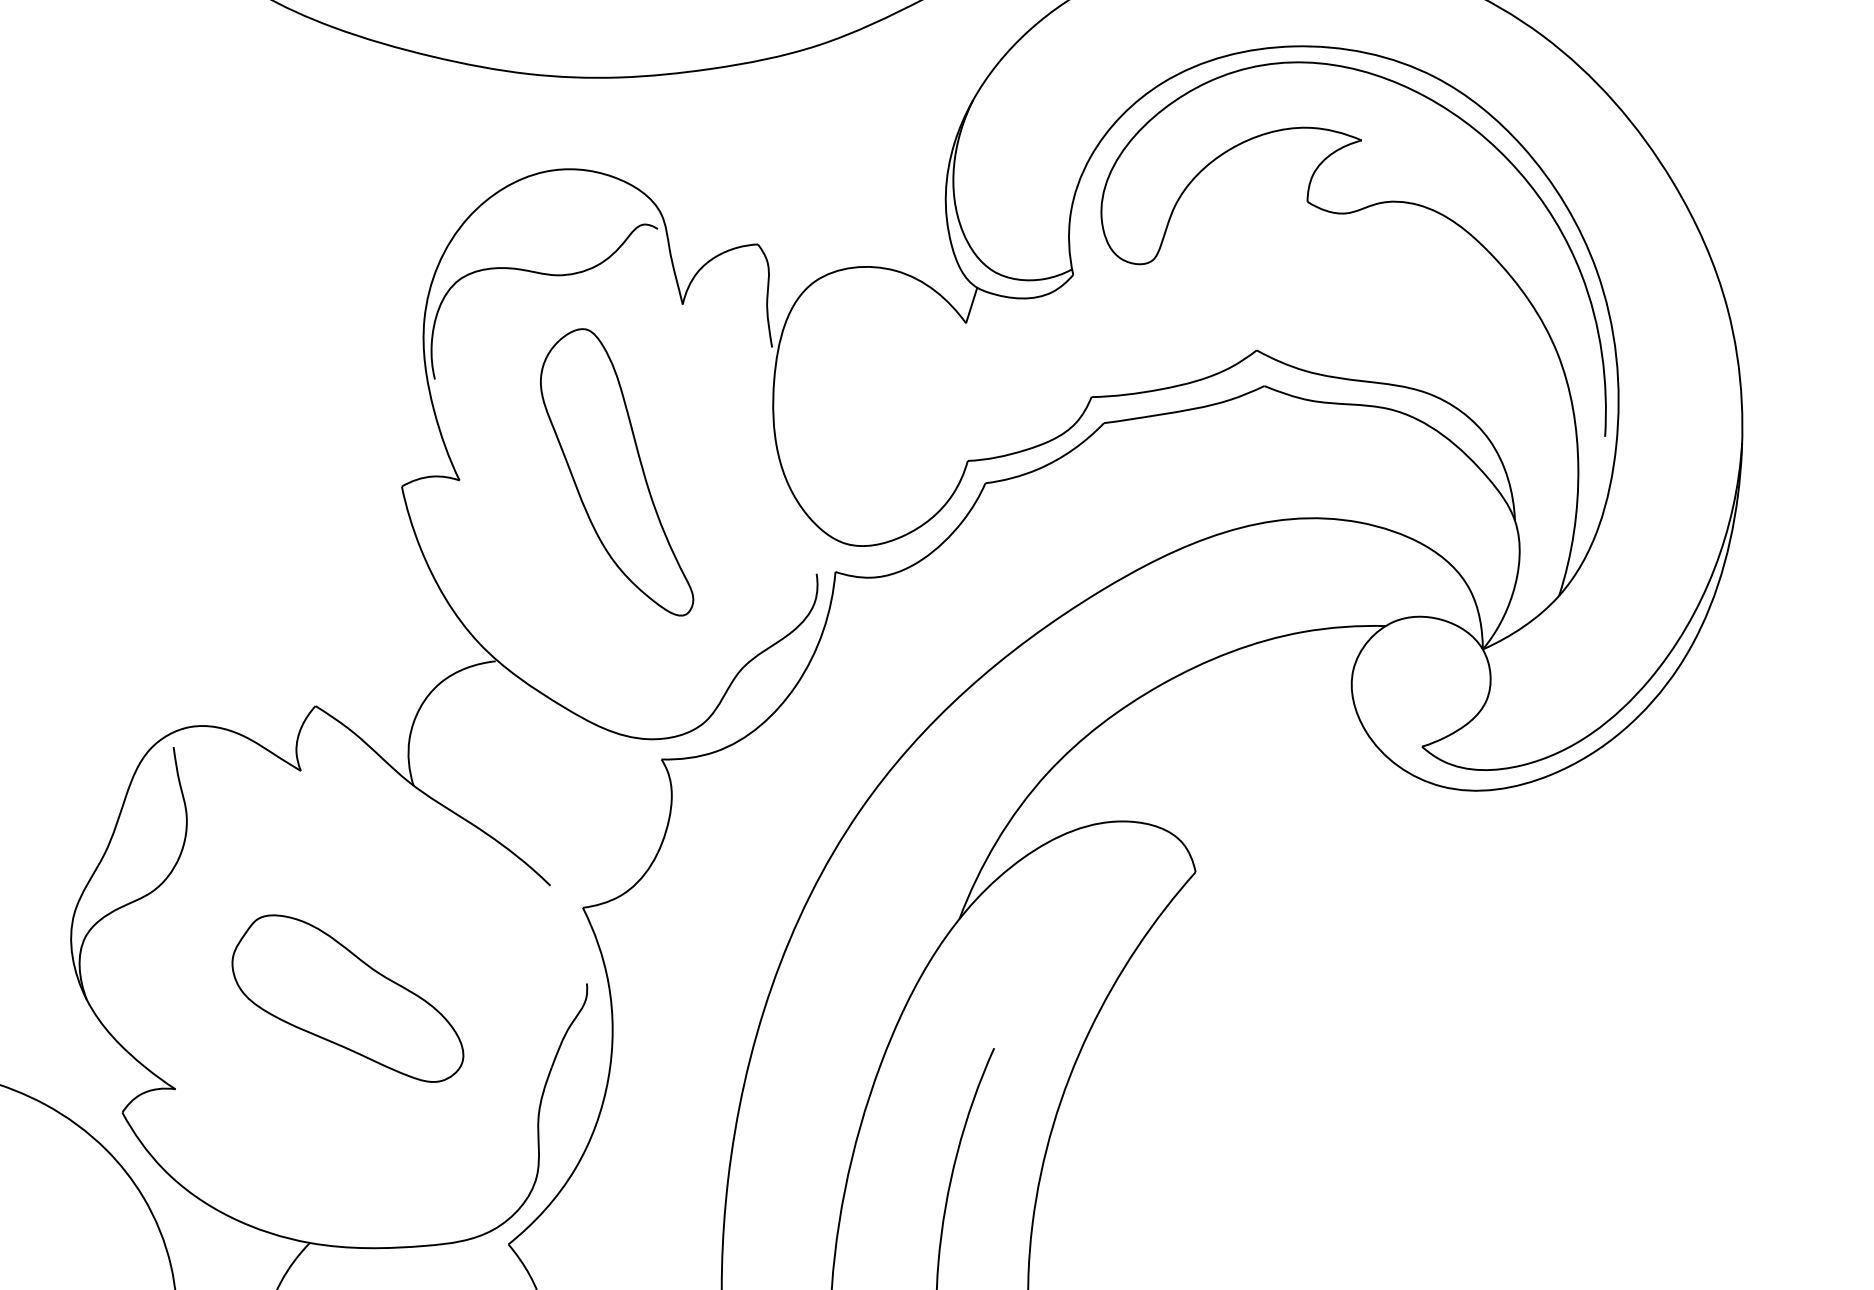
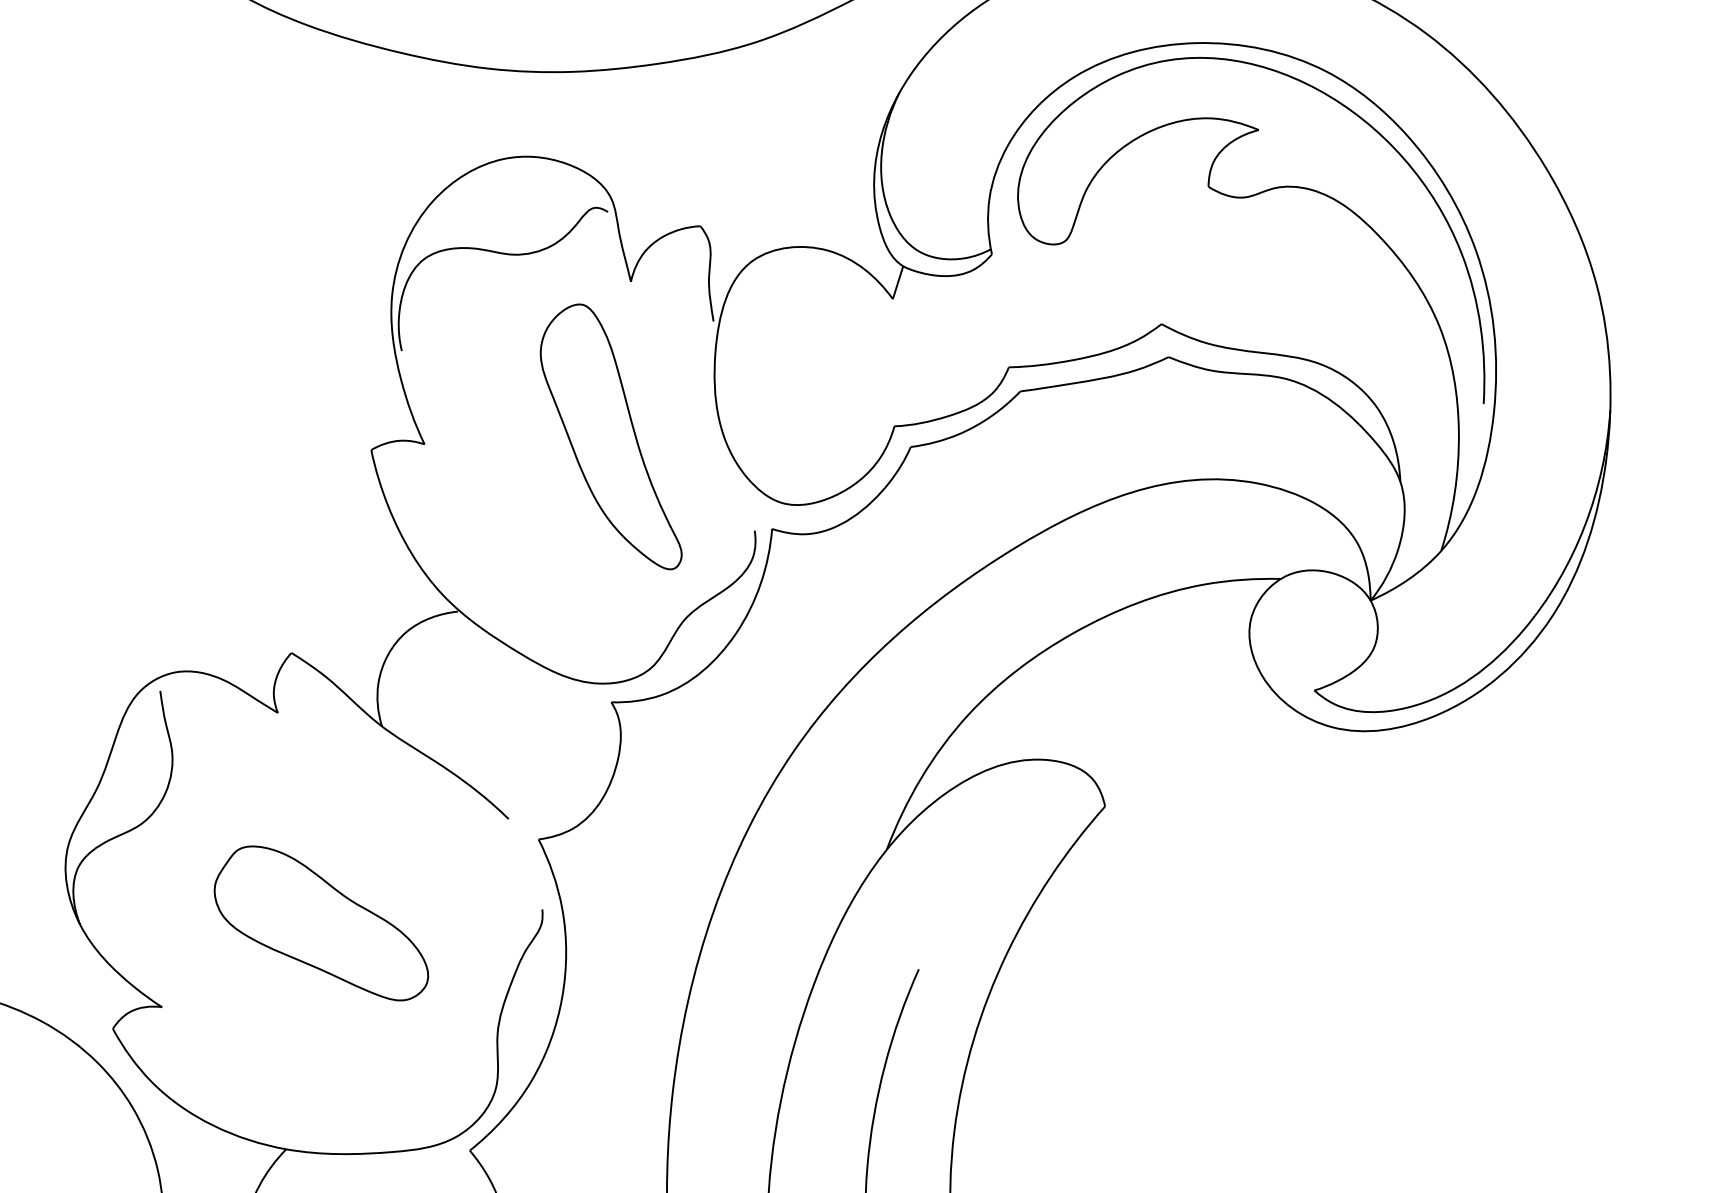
part: (616, 471) -> (610, 436), moved

